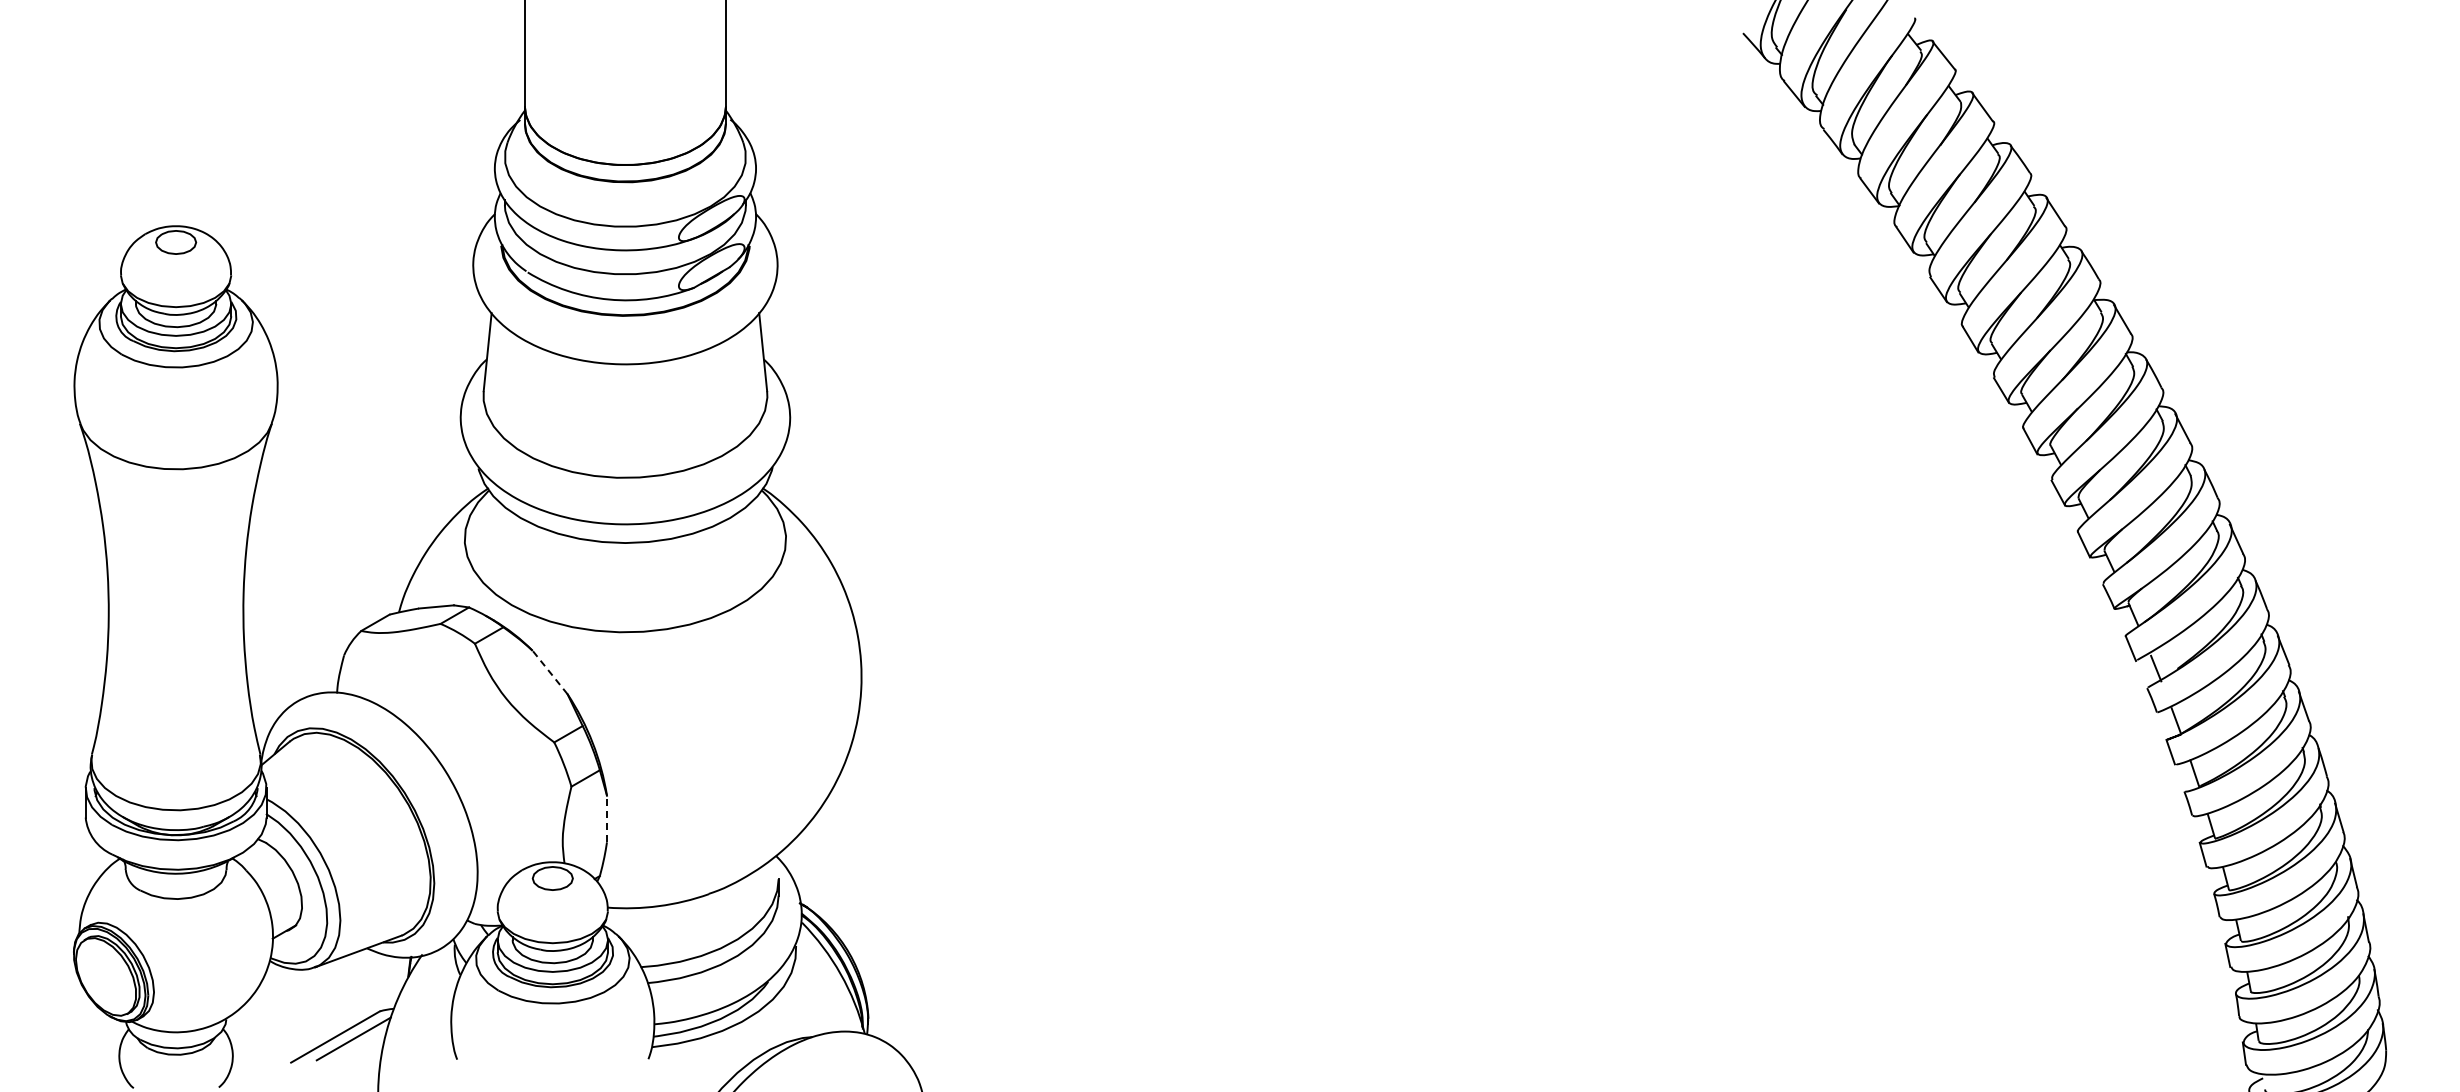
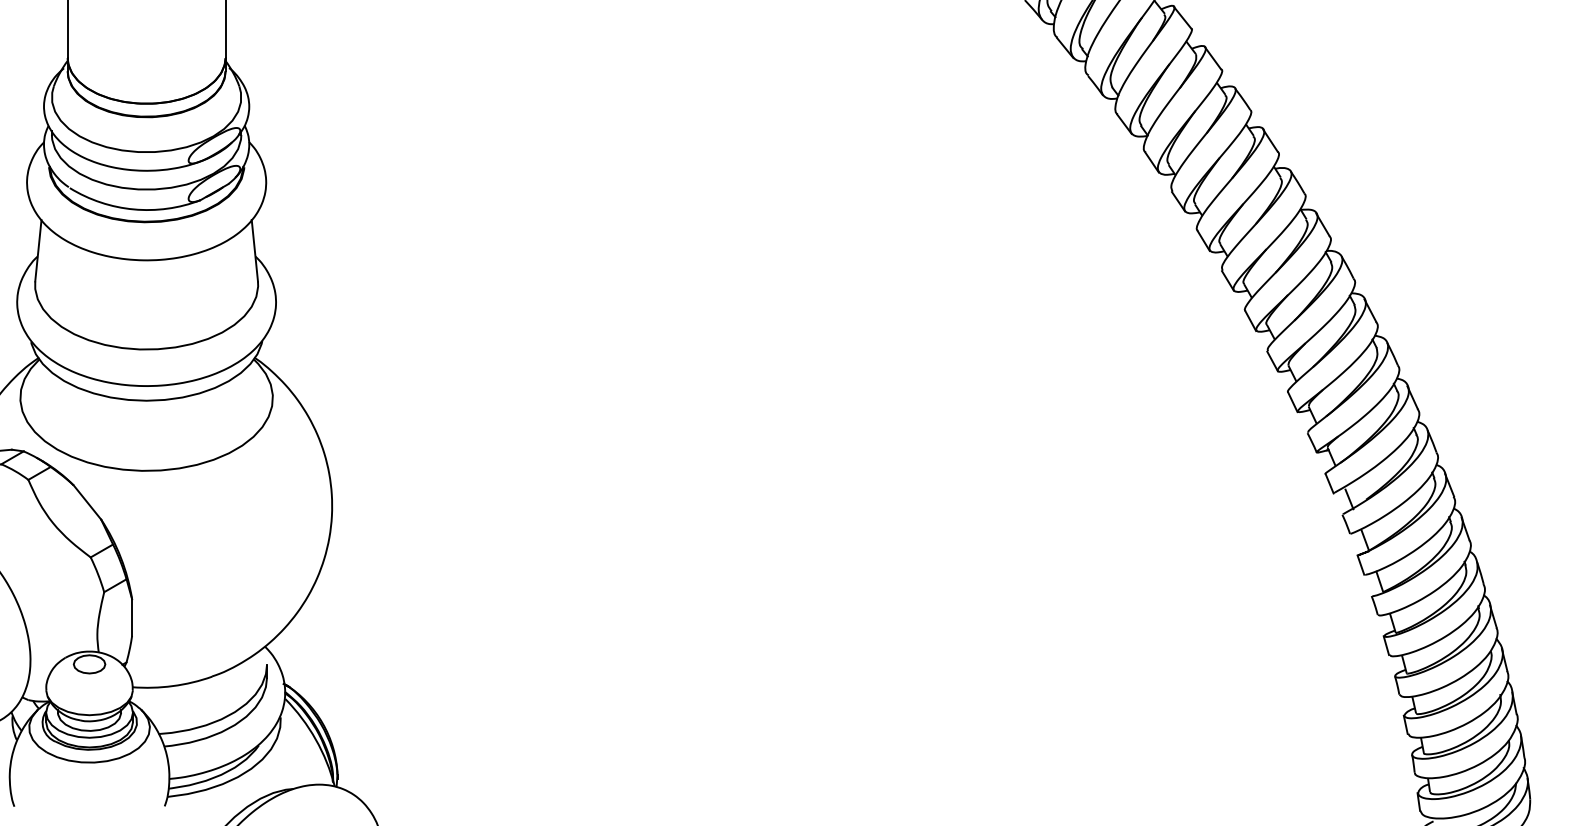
line: (550, 672) -> (87, 502), dashed -> solid
line: (606, 818) -> (131, 617), dashed -> solid

